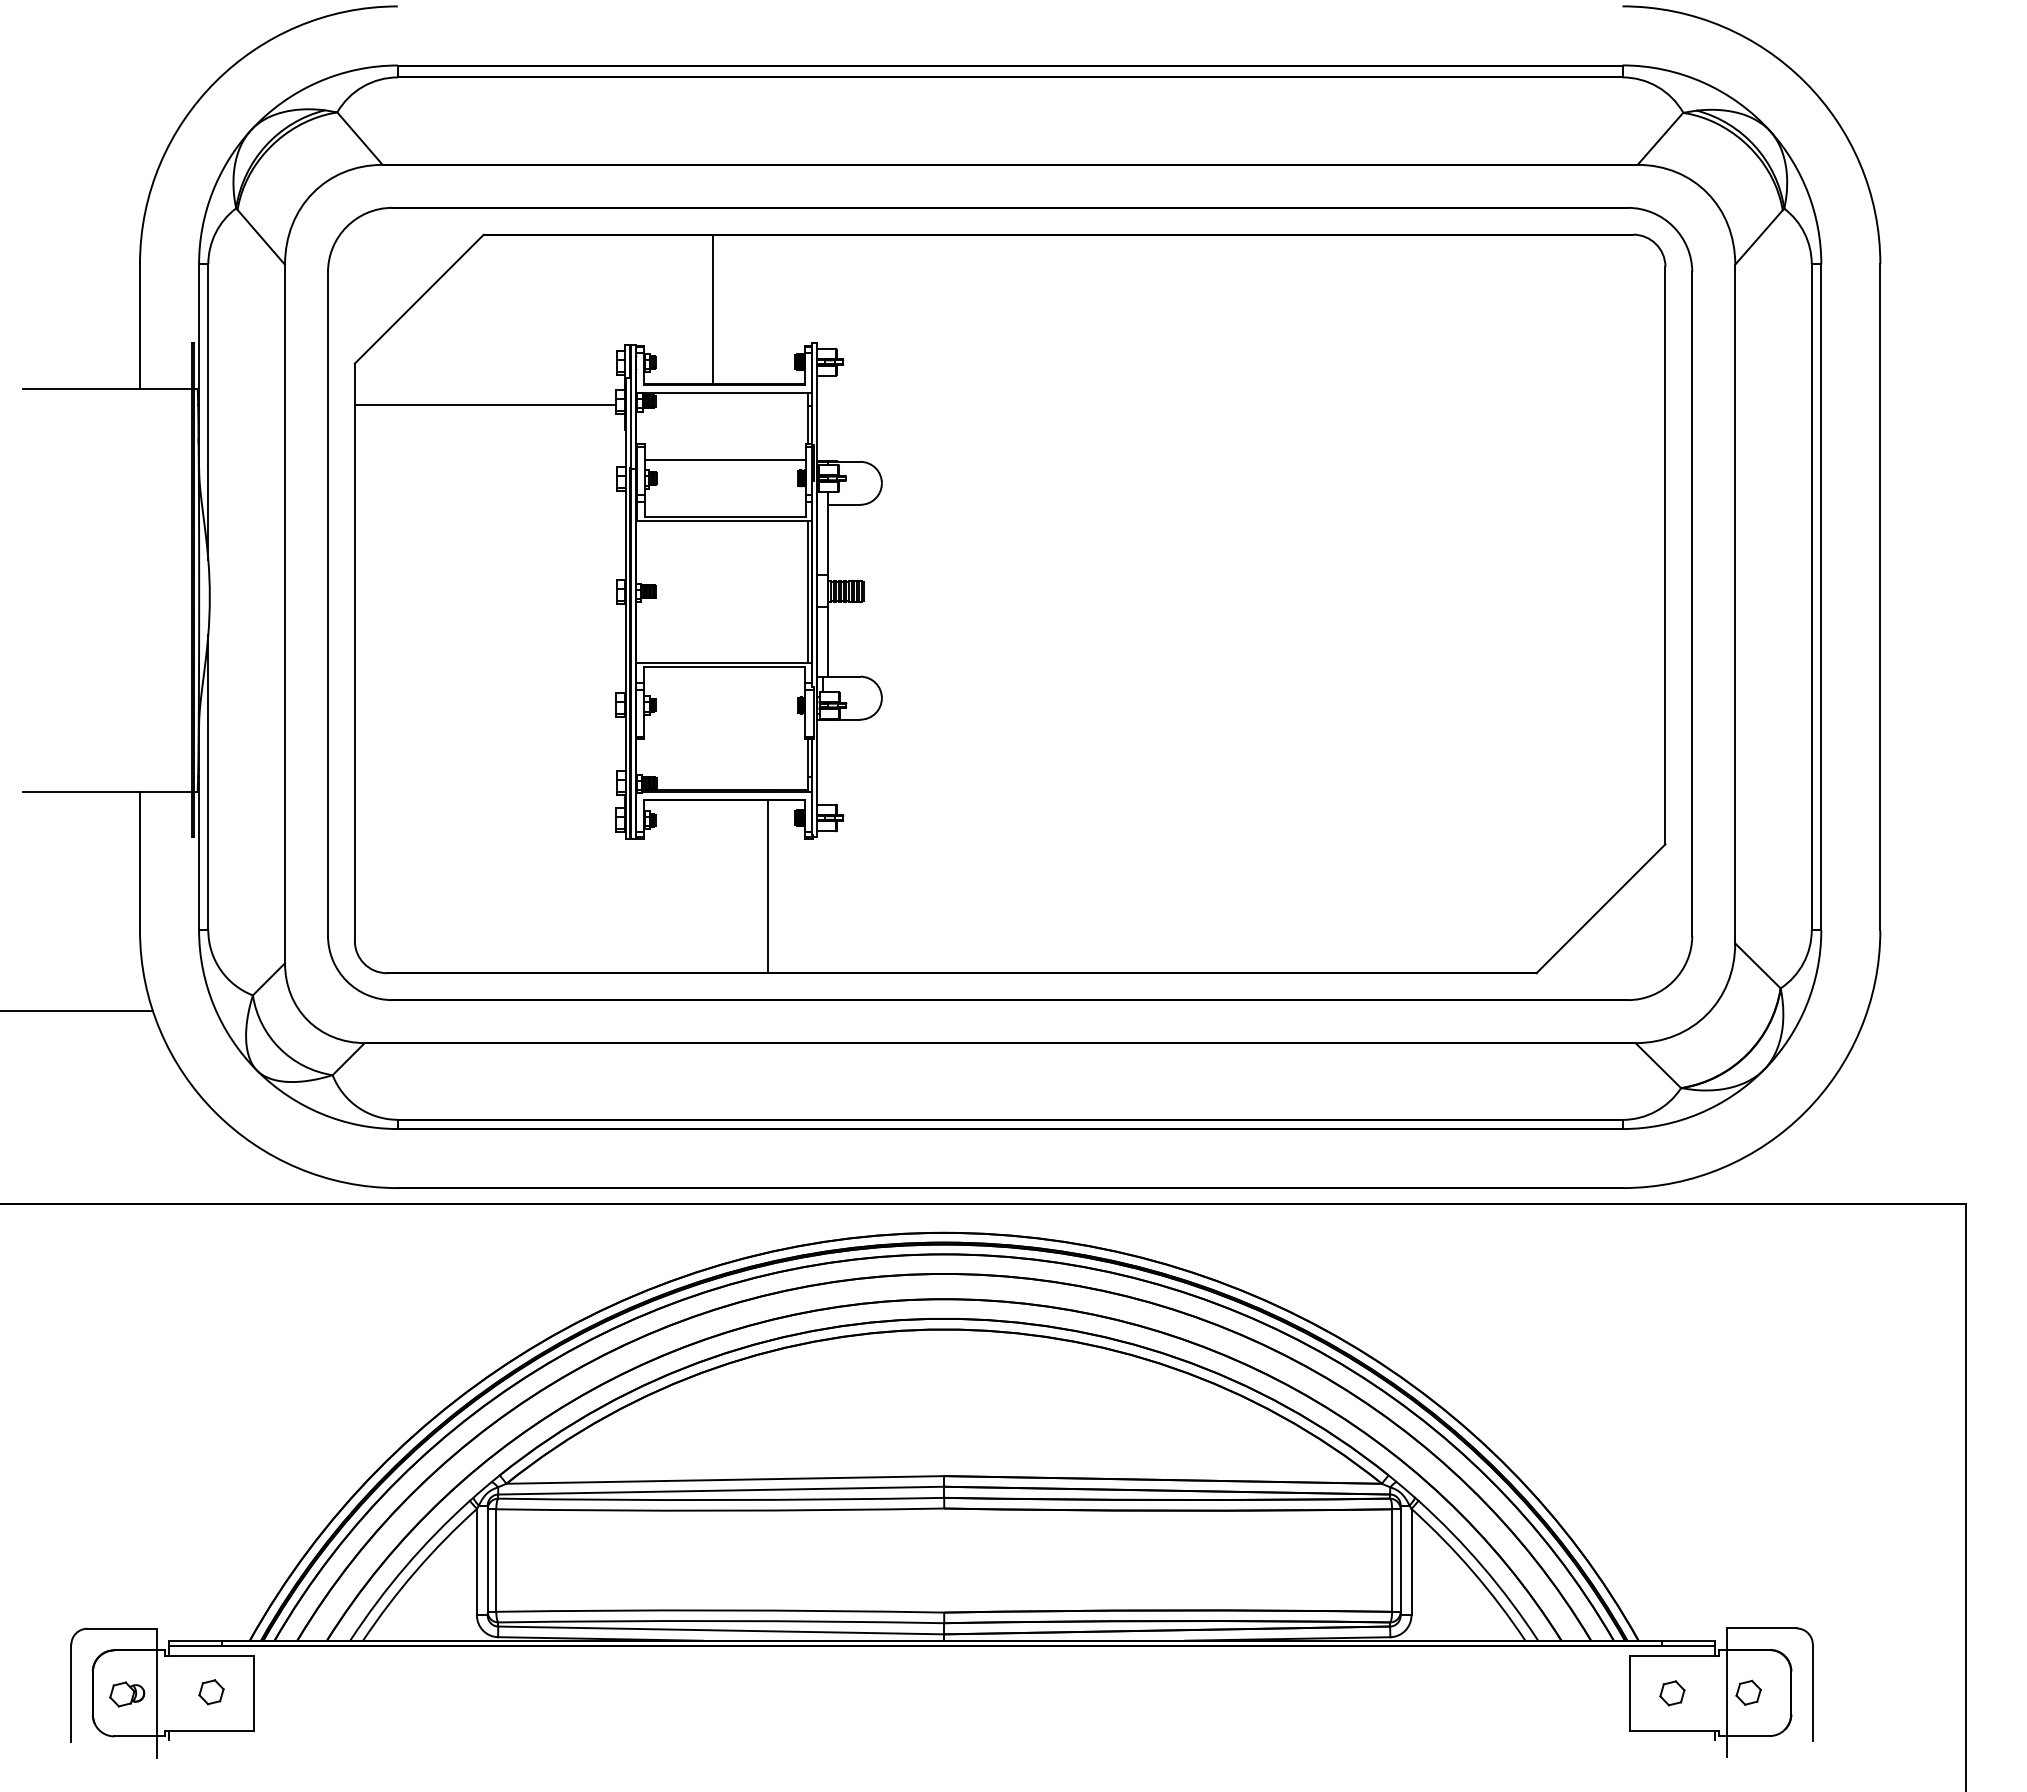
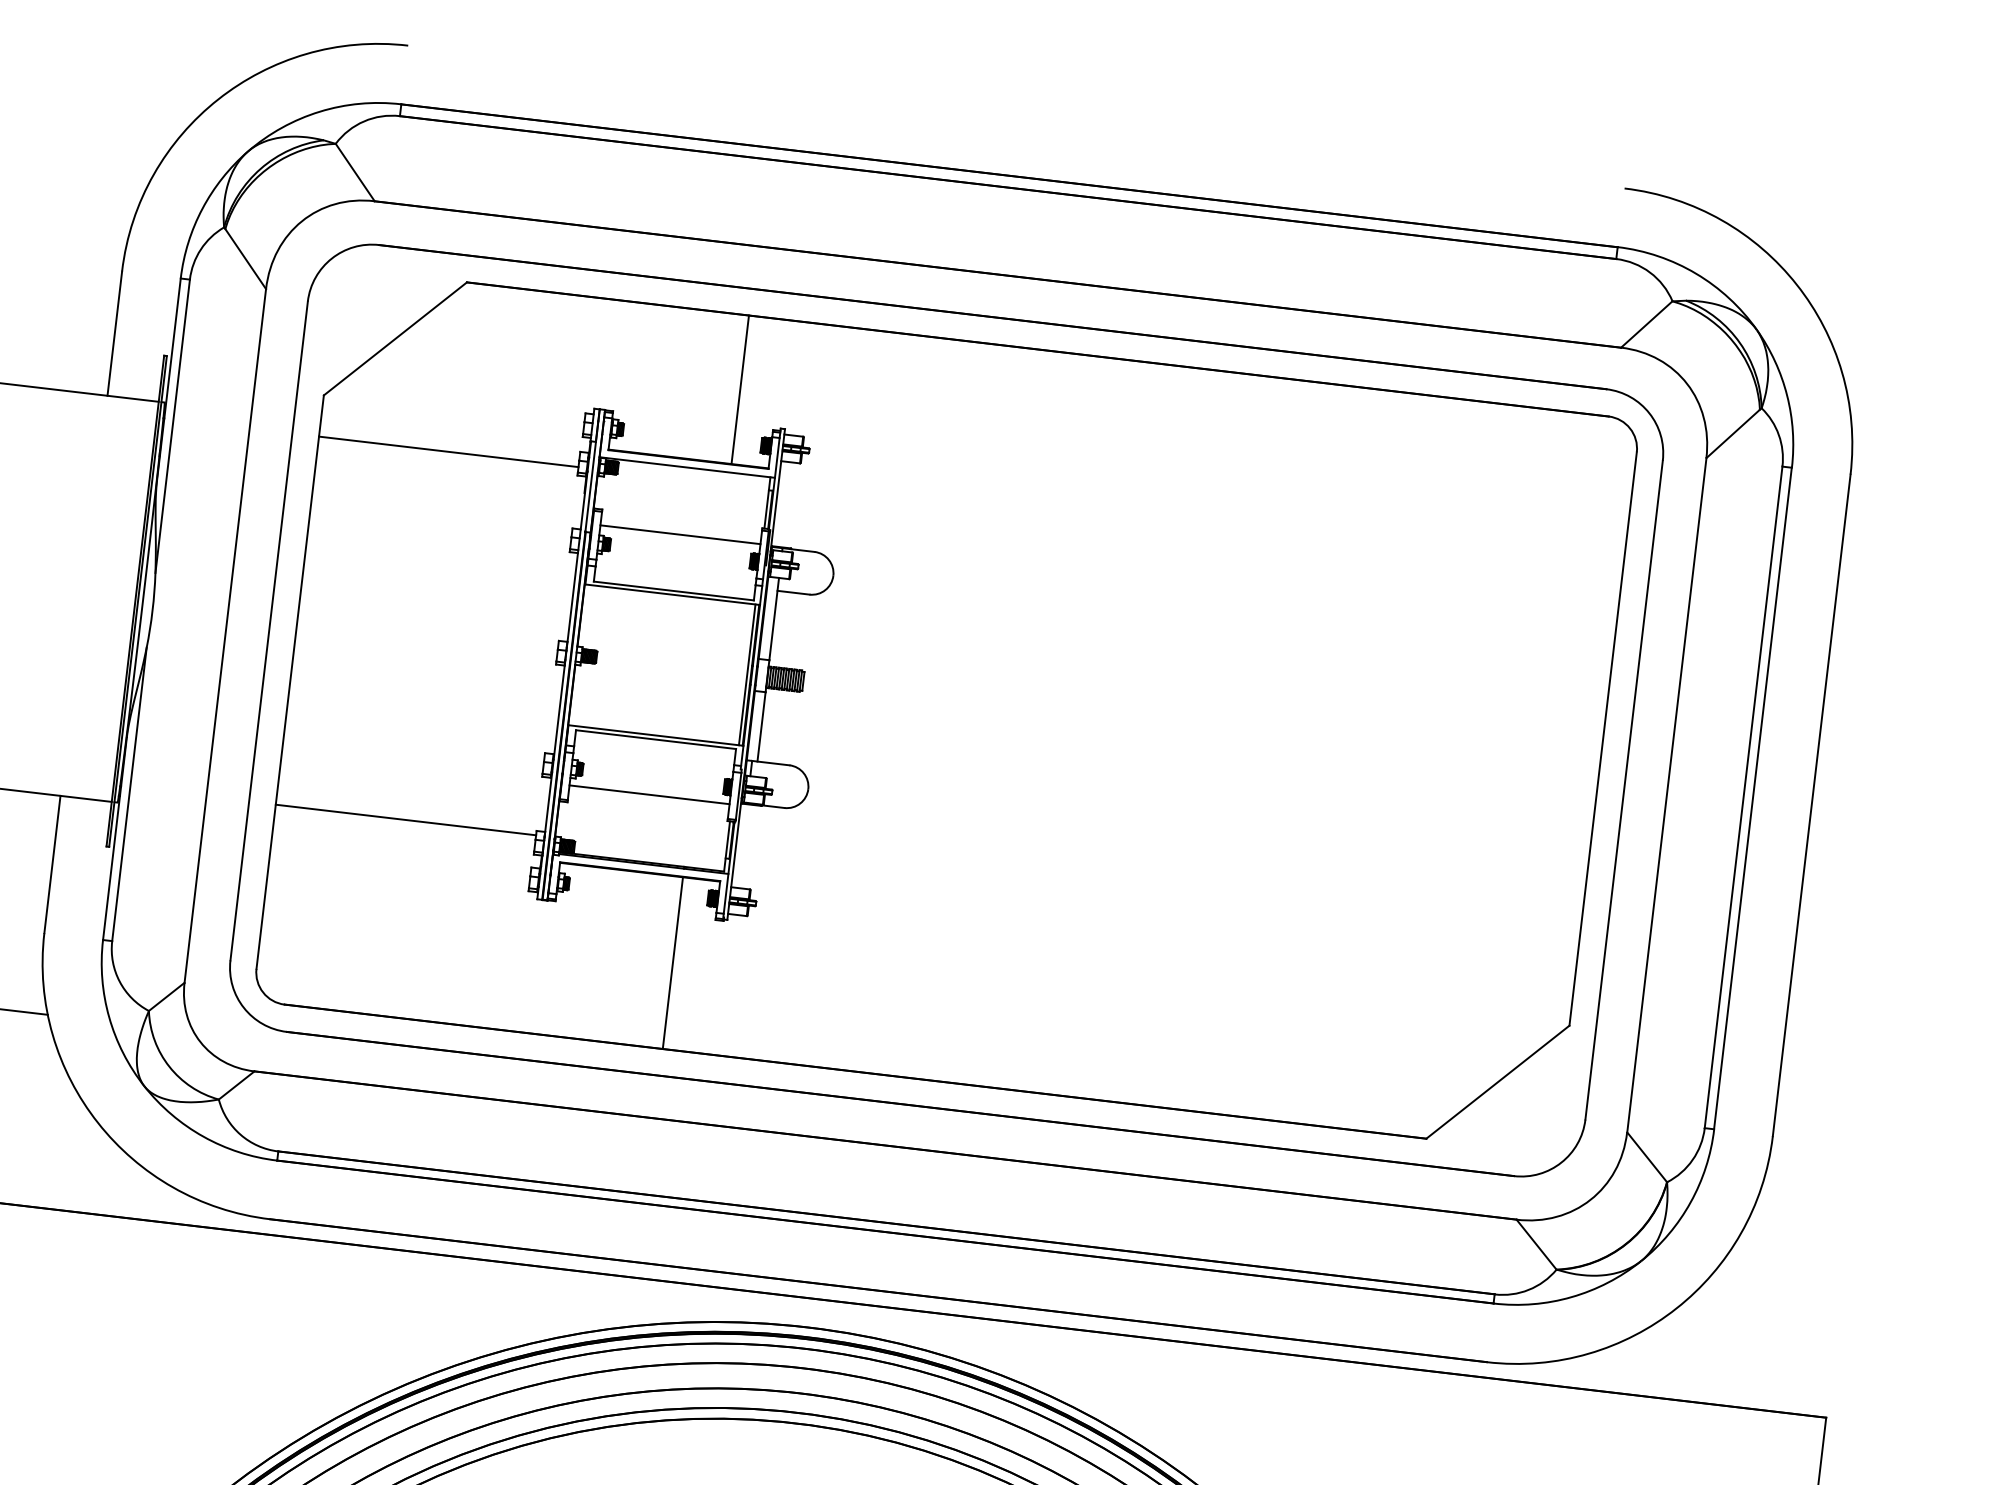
line: (712, 309) -> (740, 389), moved
line: (724, 722) -> (649, 794), added
line: (485, 775) -> (405, 819), added

